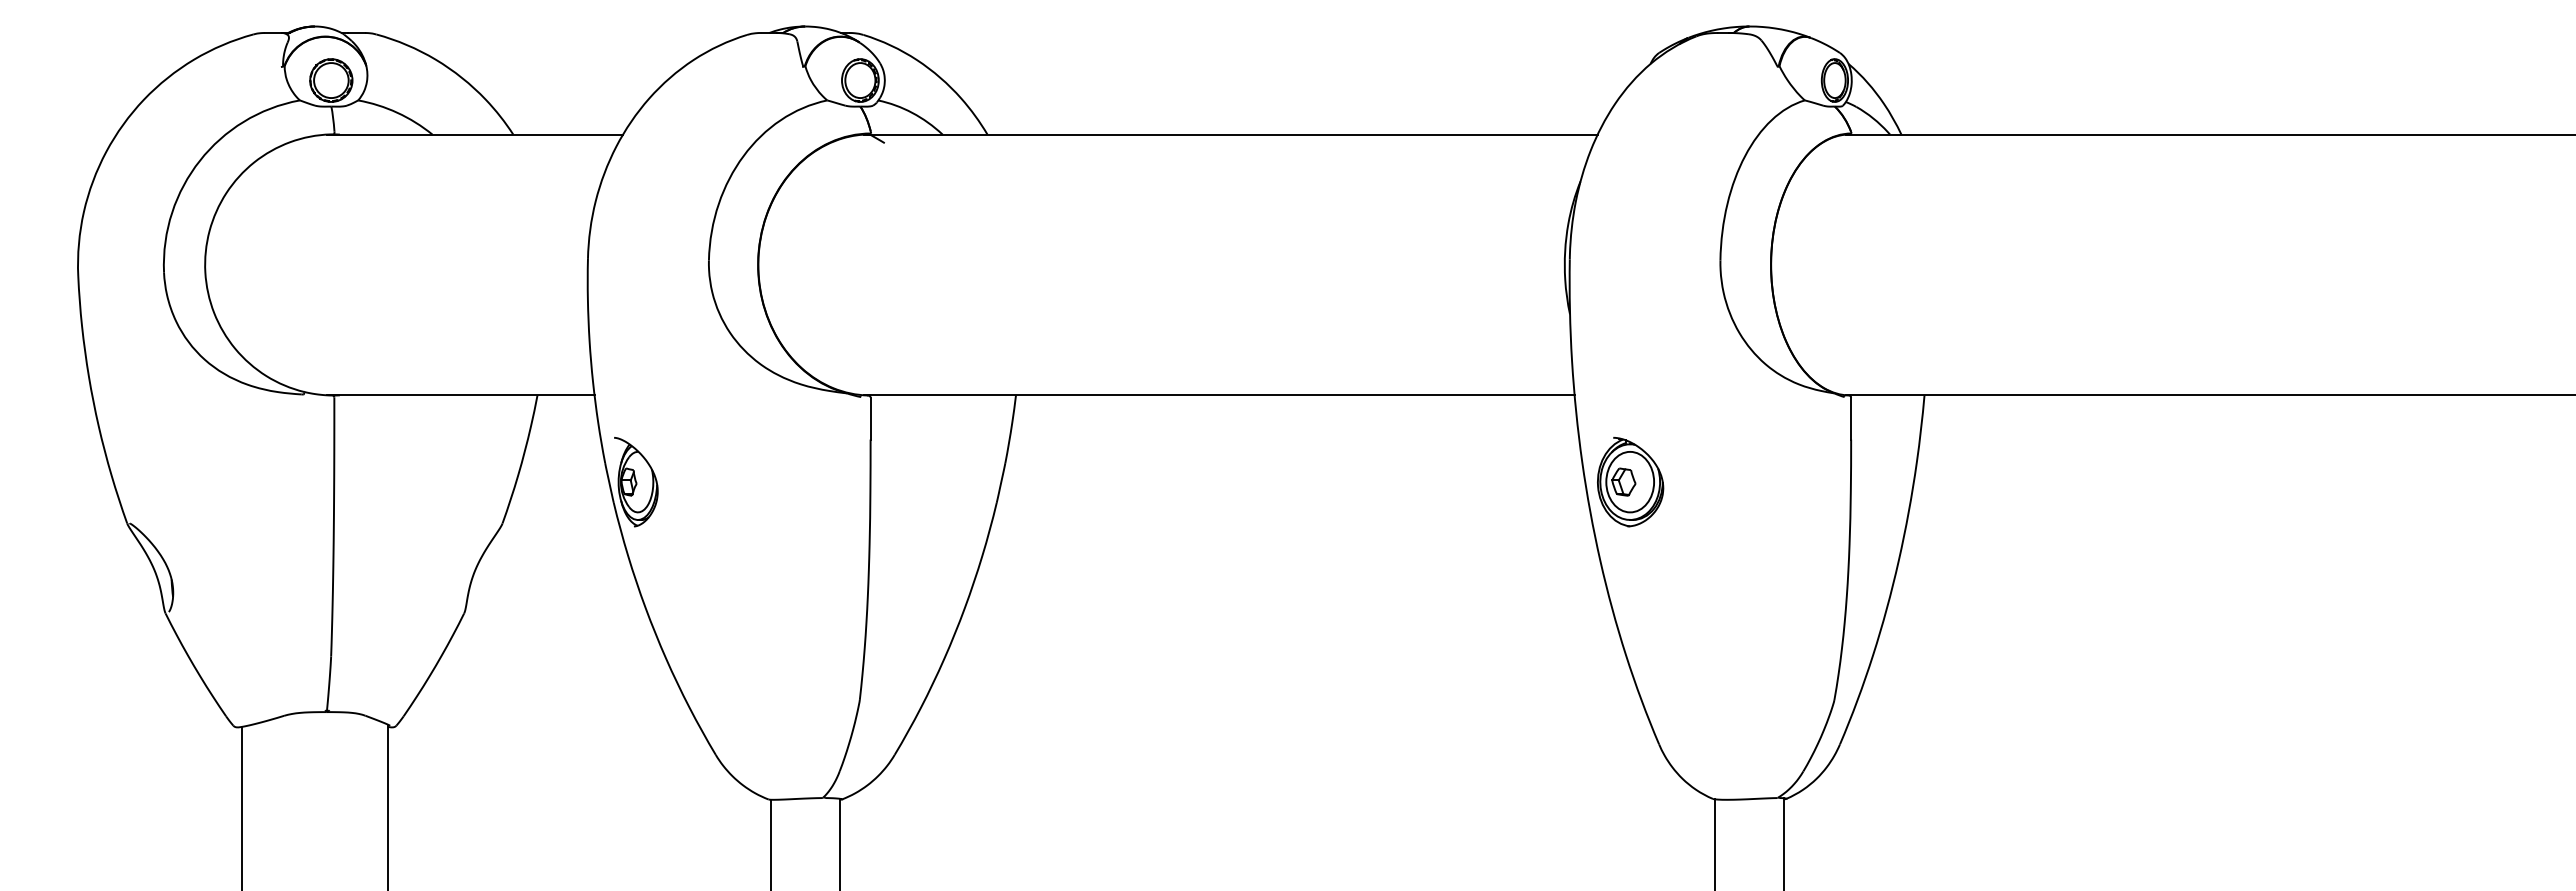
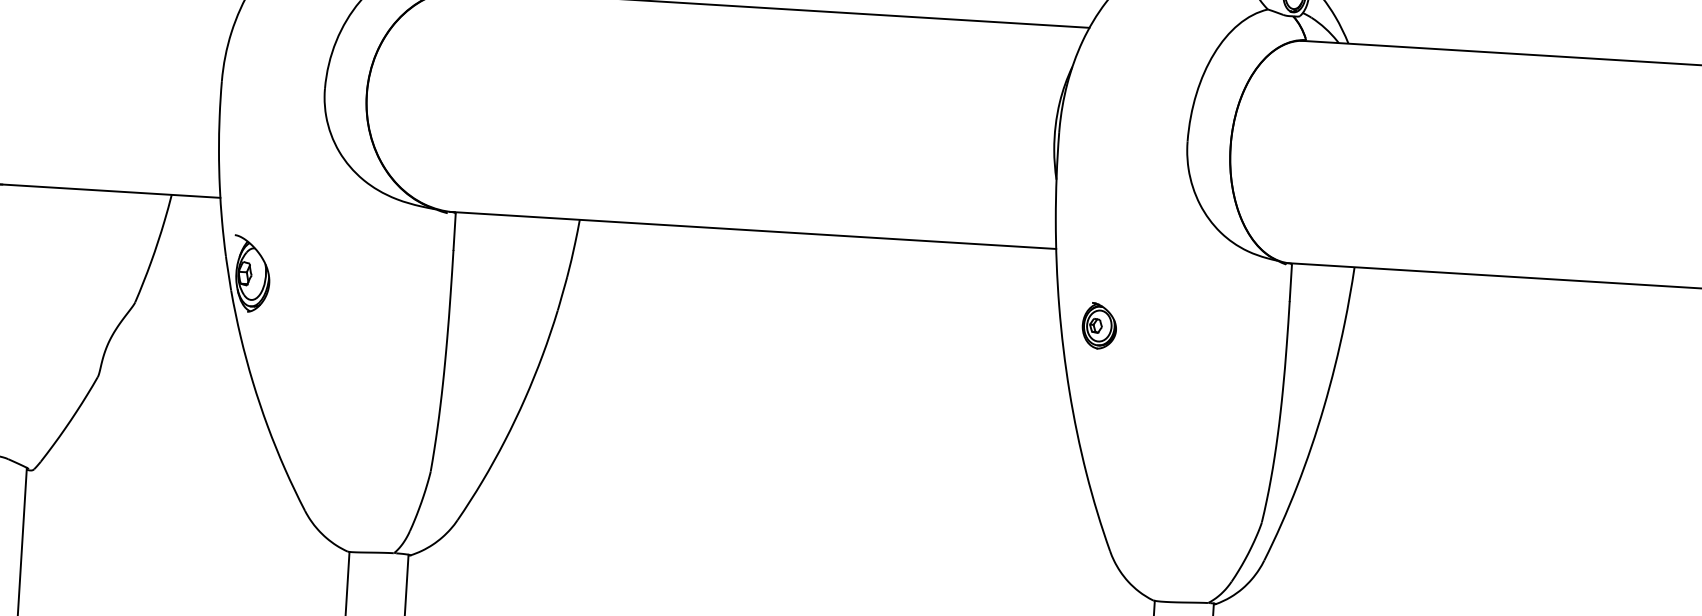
part: (1630, 482) -> (1099, 326), size x0.6

